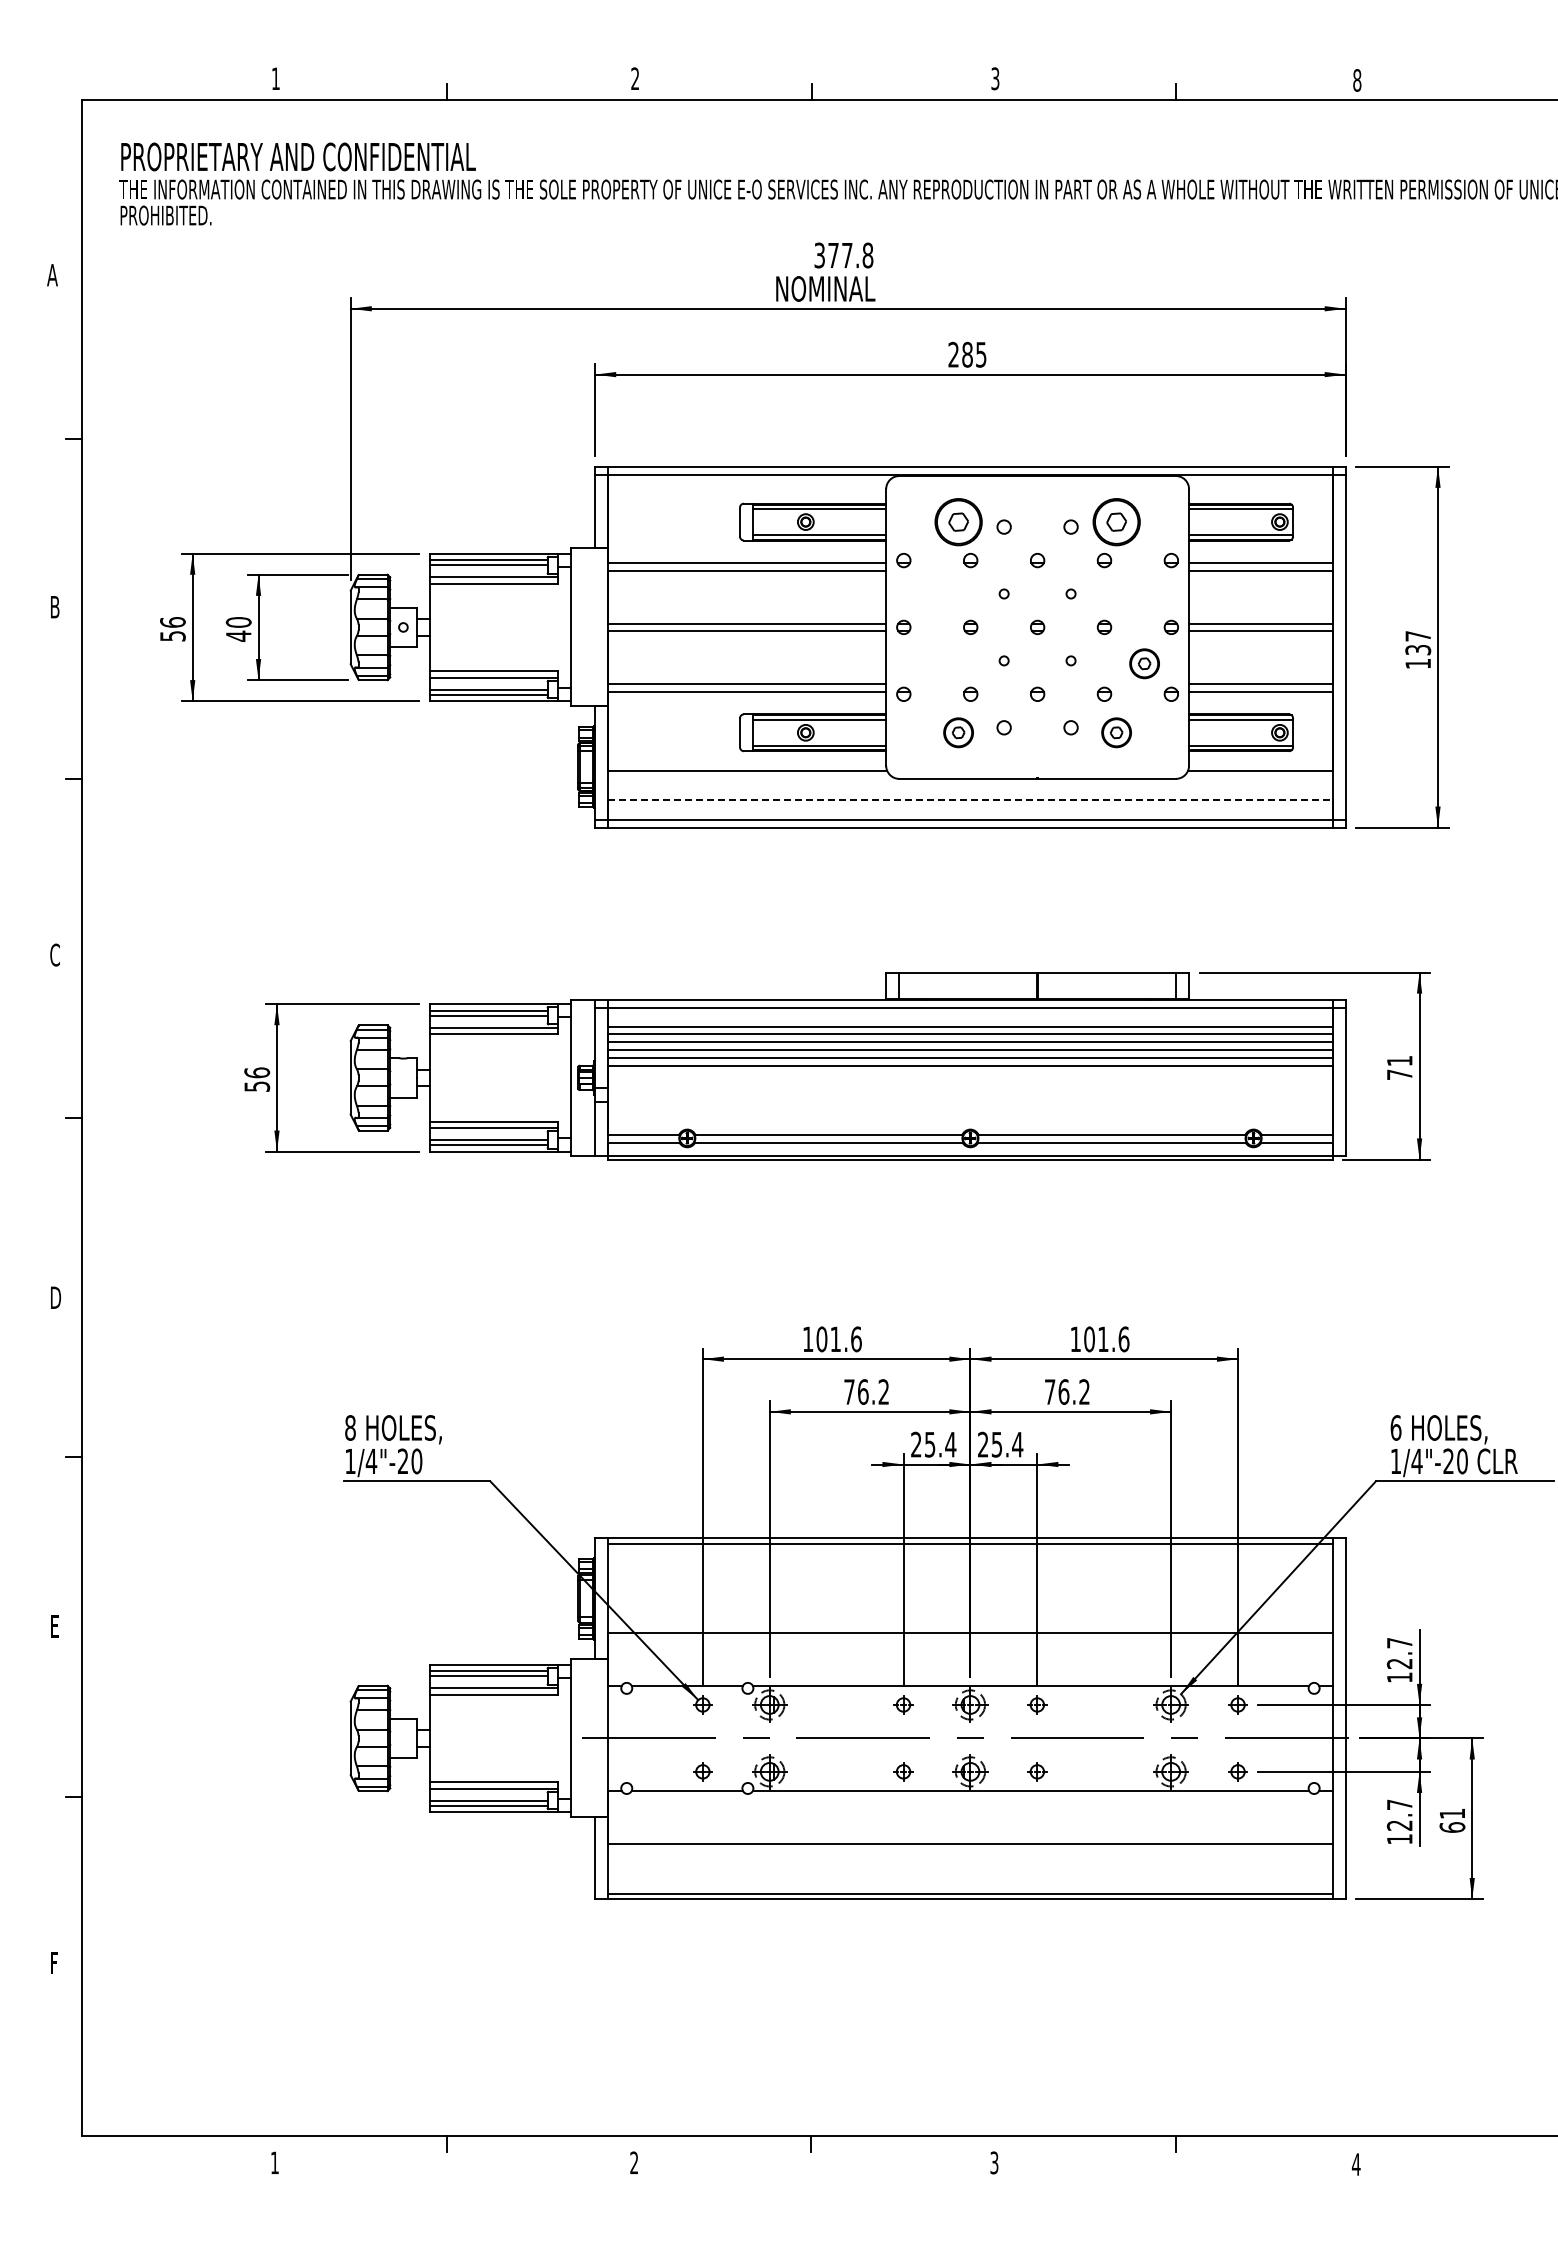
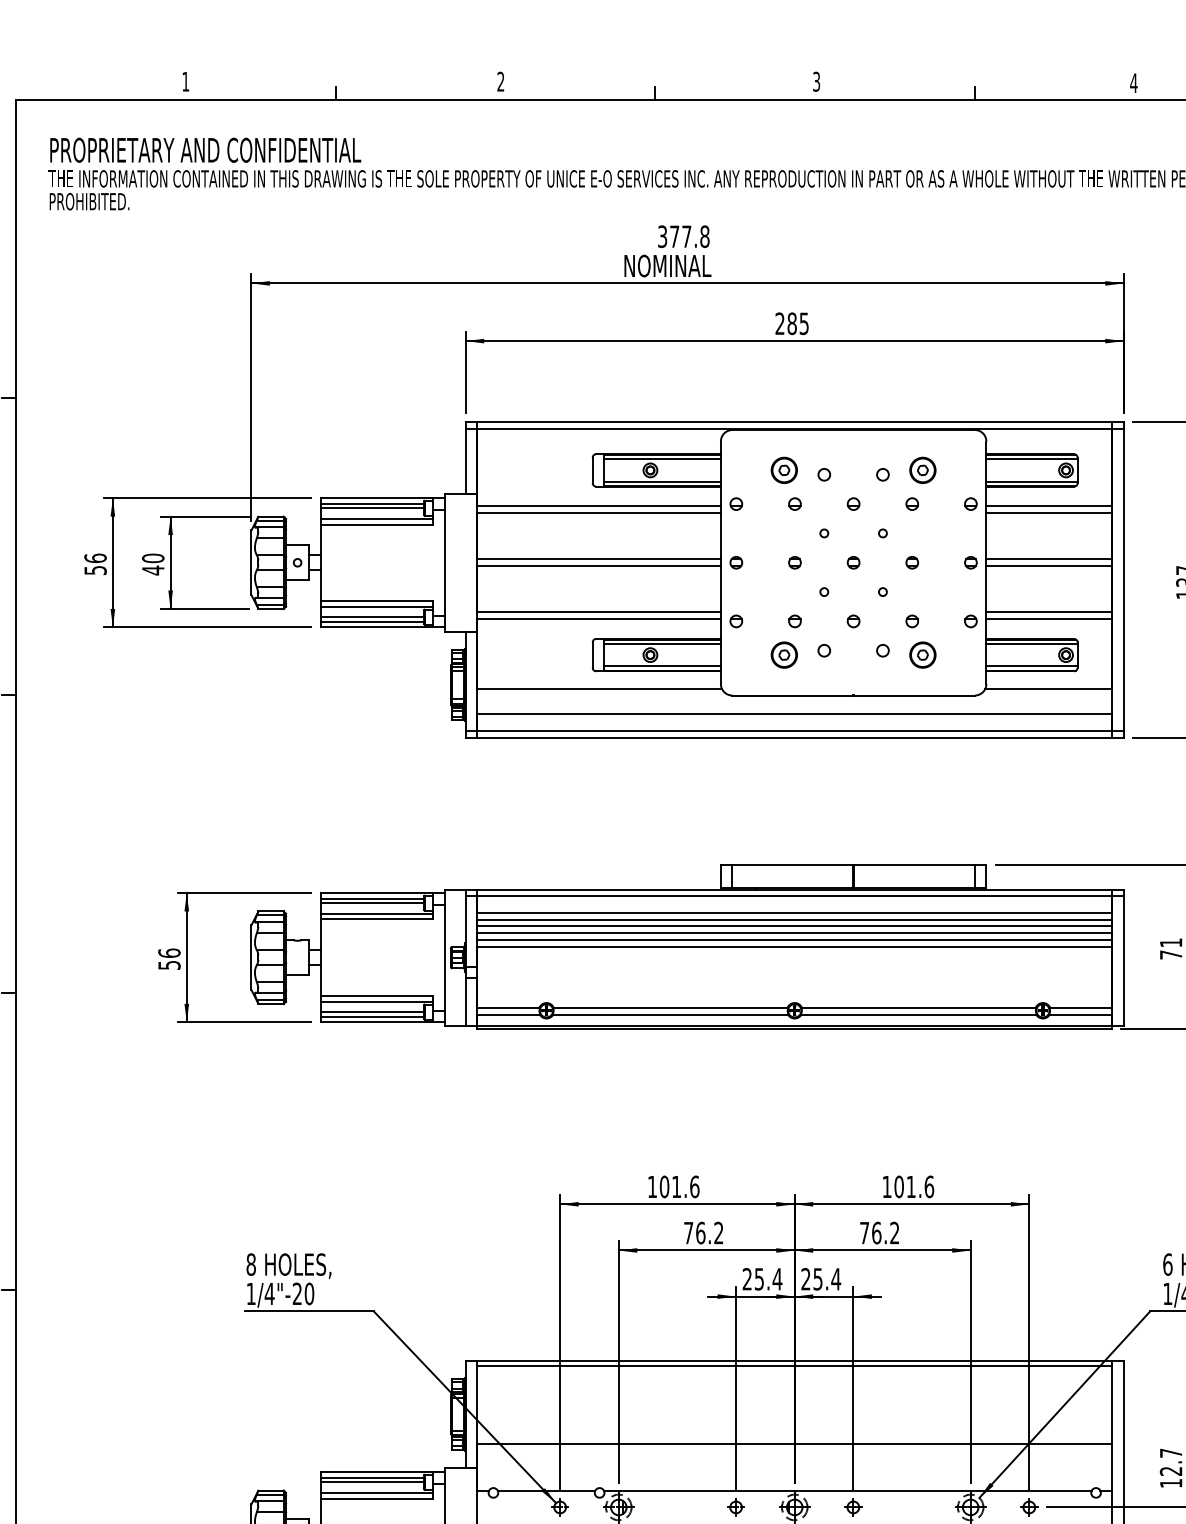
text: (1356, 80) -> (1133, 83), 8 -> 4
part: (958, 521) -> (784, 469), size x0.62
part: (1116, 521) -> (922, 469), size x0.62
part: (1144, 663) -> (947, 594), removed
line: (970, 799) -> (794, 713), dashed -> solid

